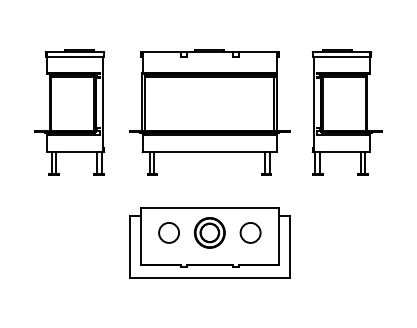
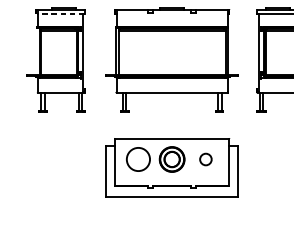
line: (75, 56) -> (60, 13), solid -> dashed
circle: (168, 232) -> (137, 159), size x1.4
circle: (250, 232) -> (205, 159), size x0.7

